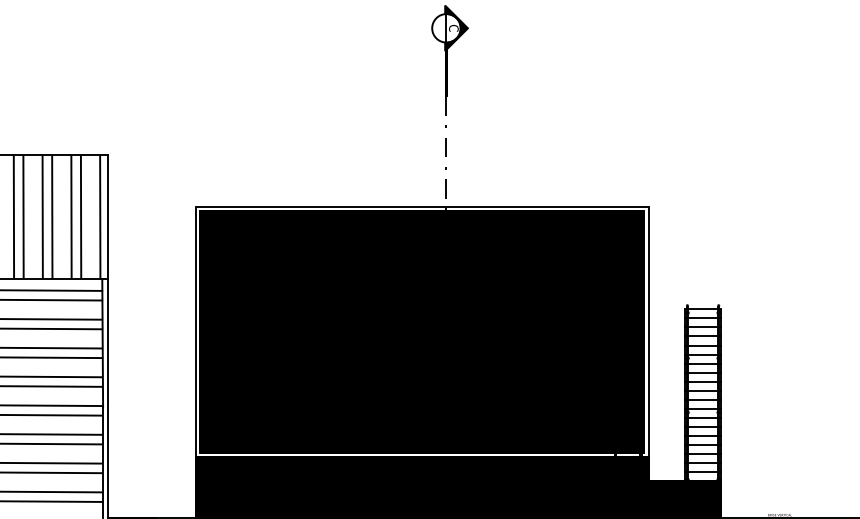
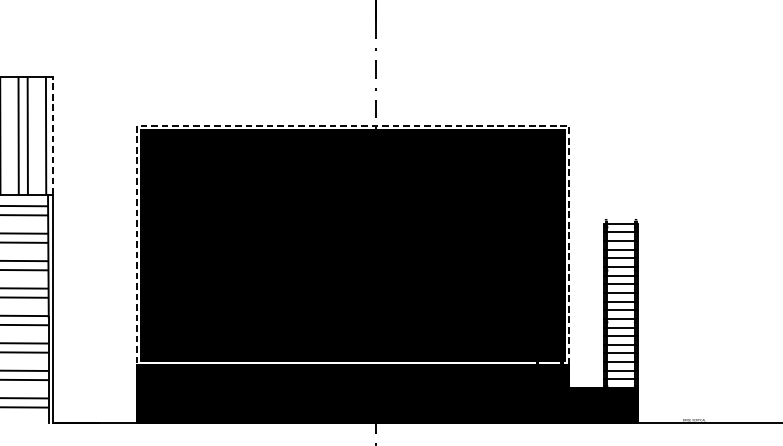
line: (422, 206) -> (353, 125), solid -> dashed
line: (107, 217) -> (52, 136), solid -> dashed

